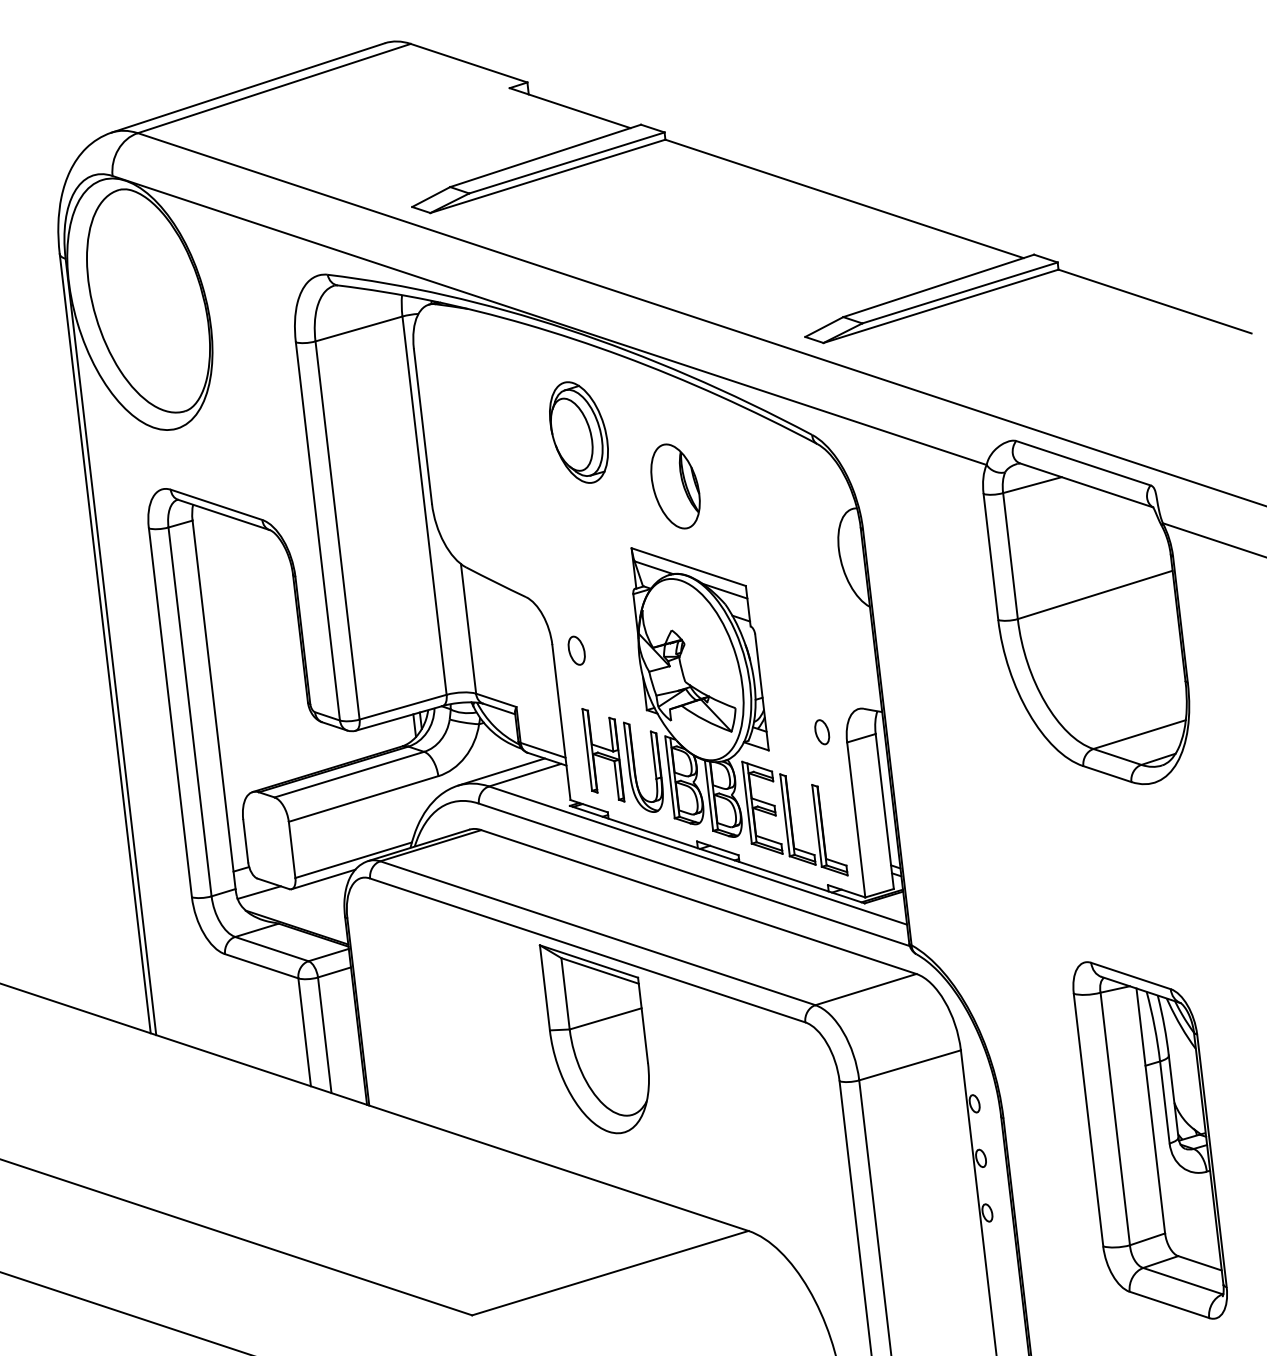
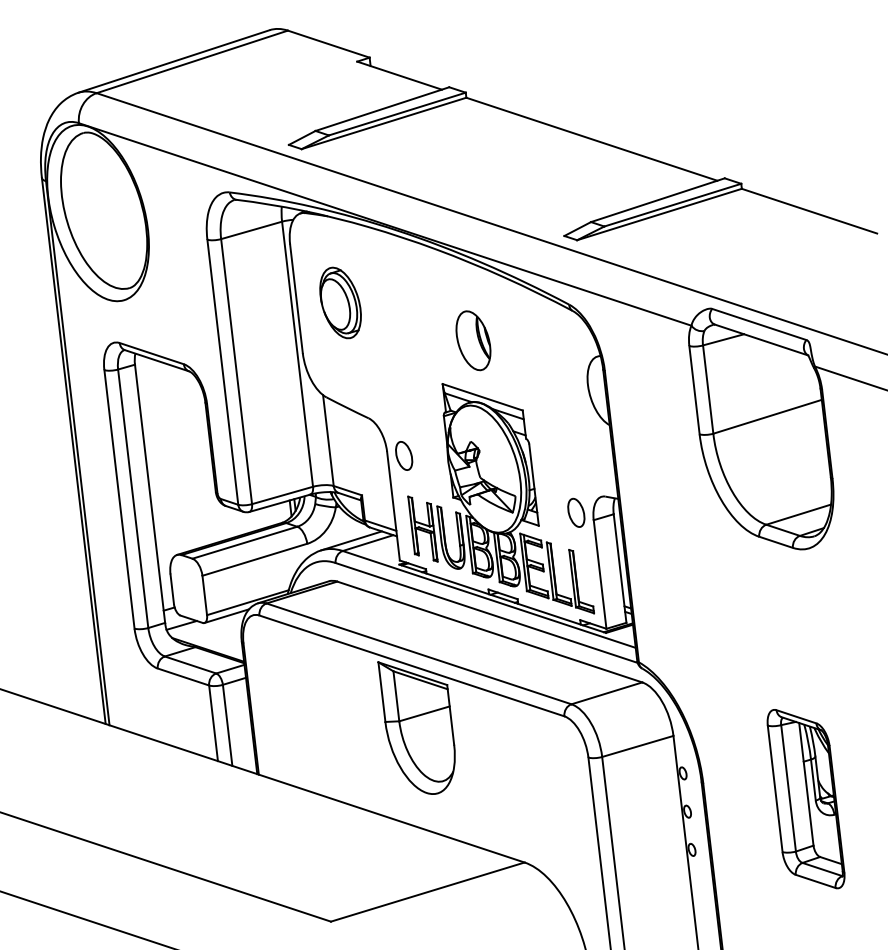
part: (578, 432) -> (340, 302), moved
part: (576, 650) -> (404, 455), size x1.43
part: (821, 732) -> (575, 513), size x1.67
part: (1149, 1140) -> (805, 799), size x0.71

